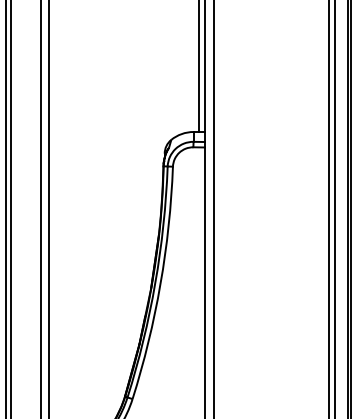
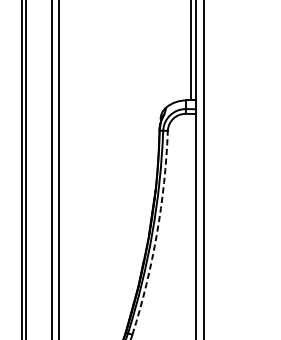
arc: (160, 284) -> (156, 234), solid -> dashed

